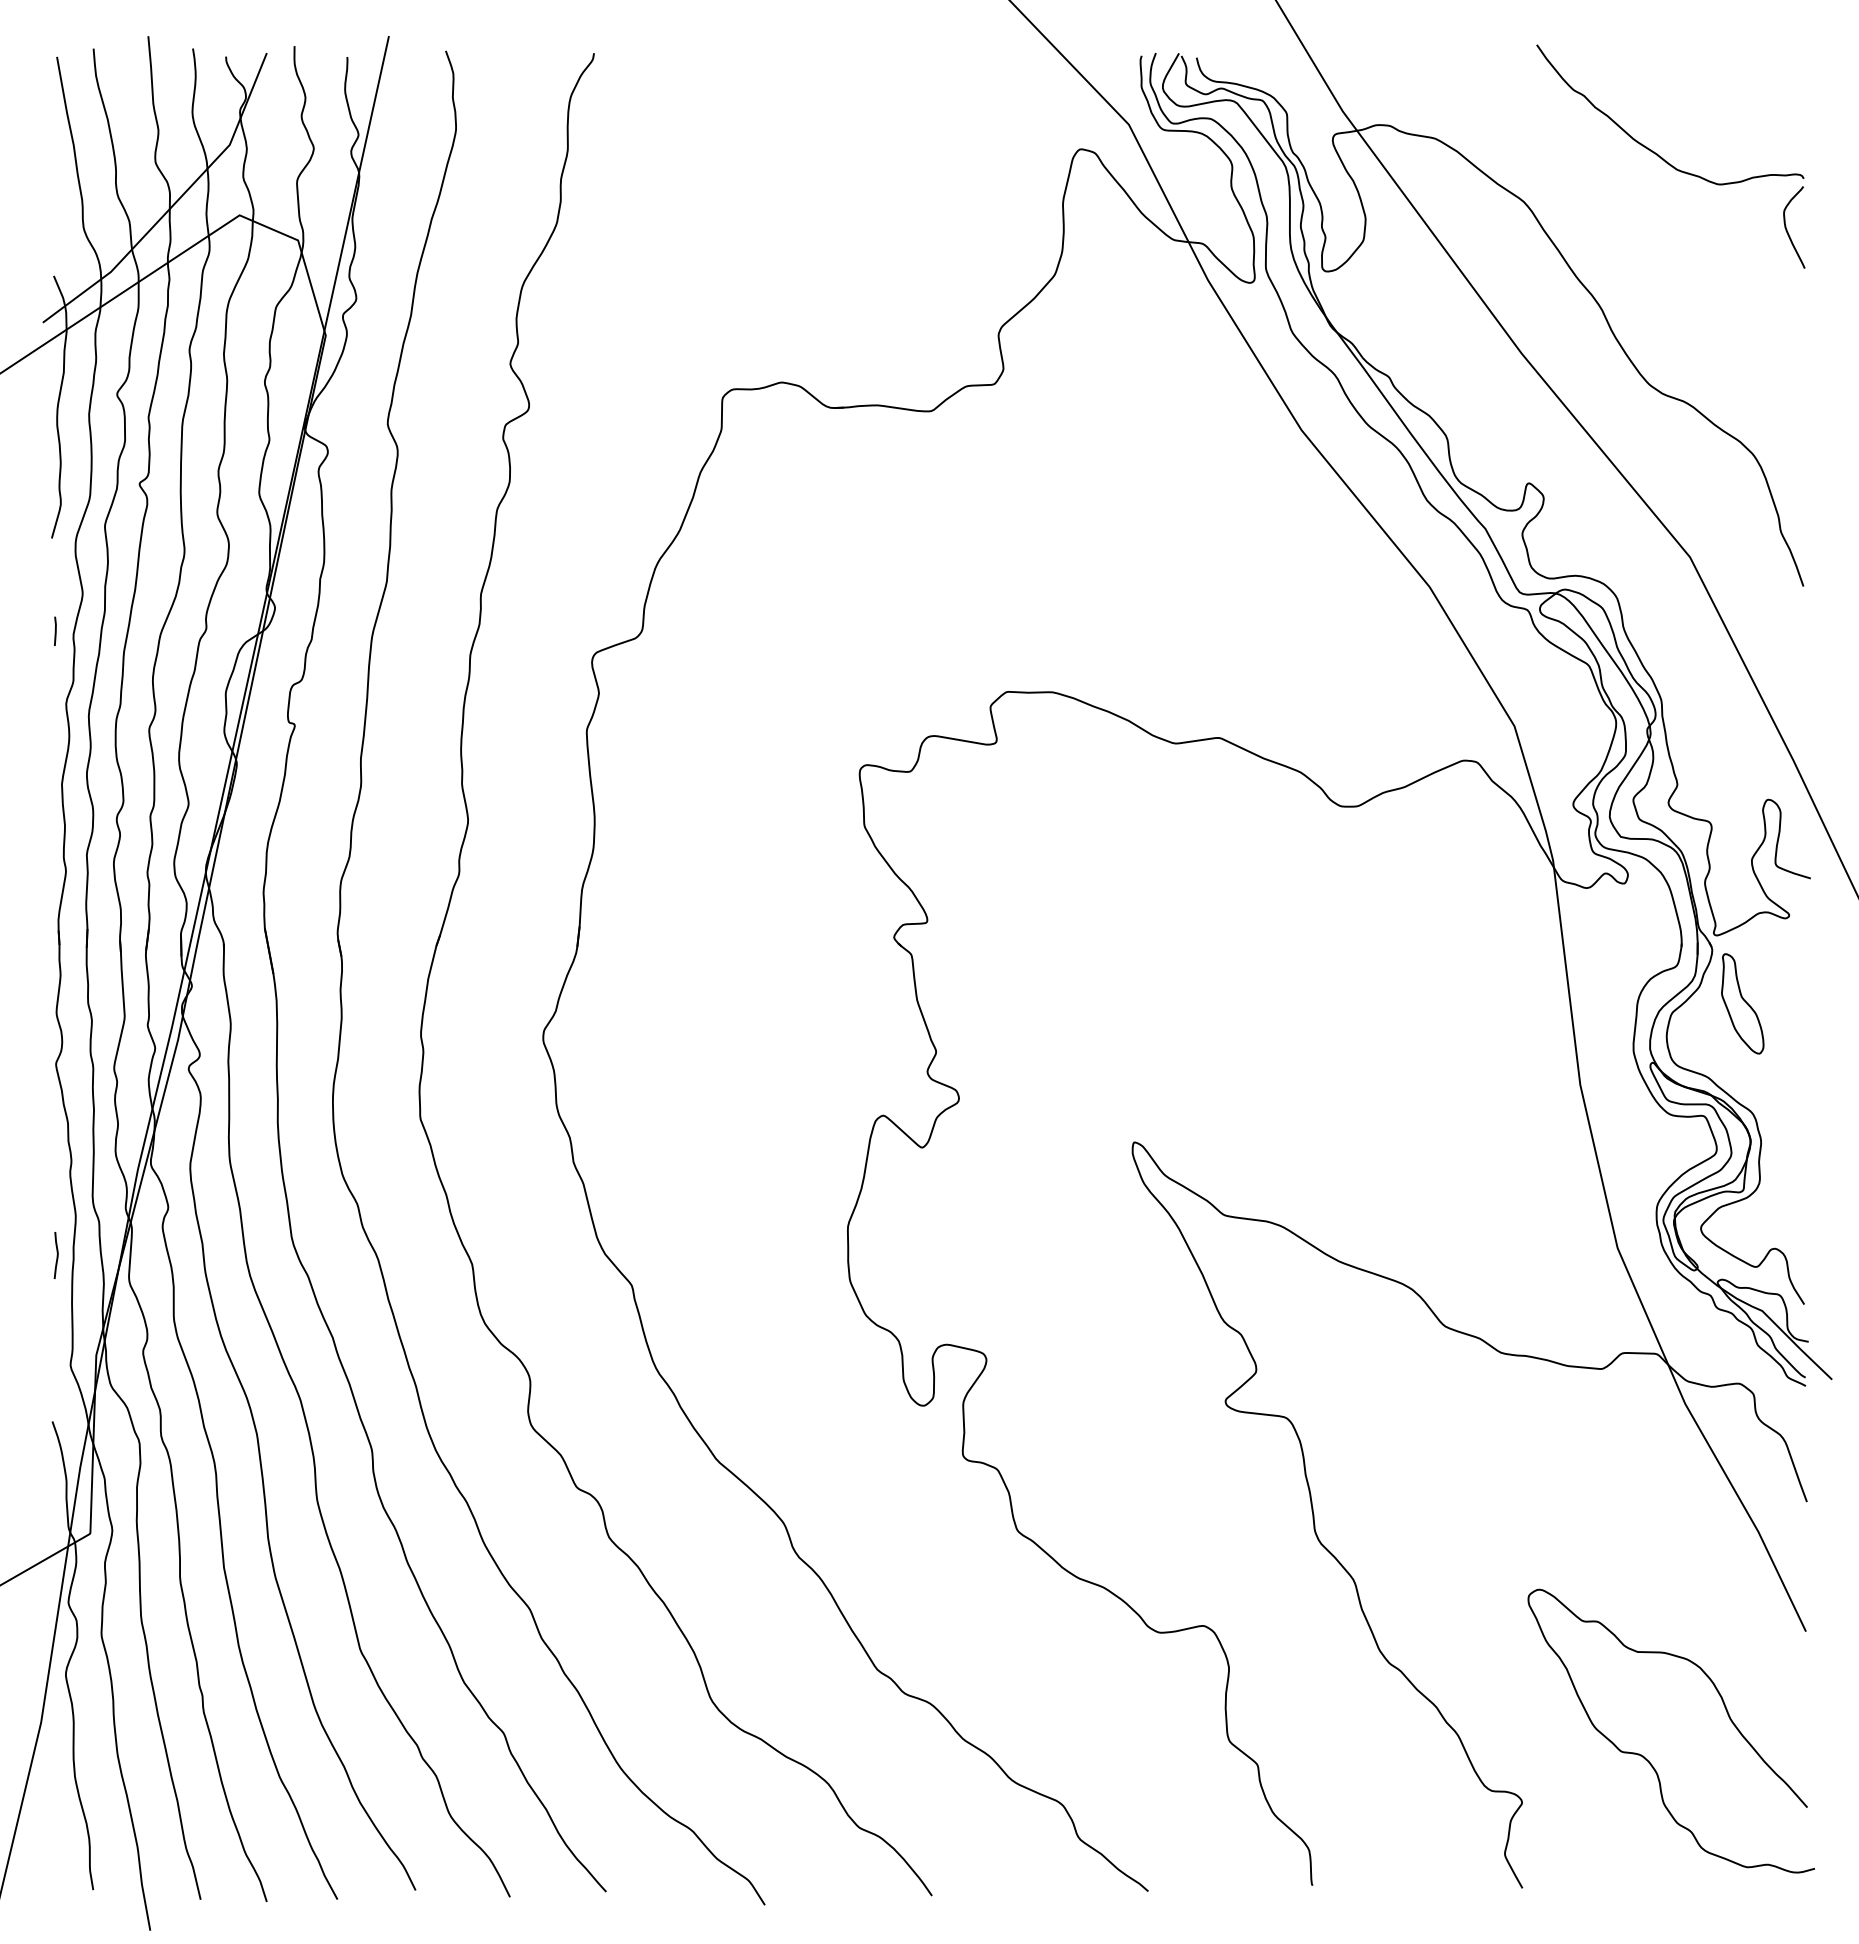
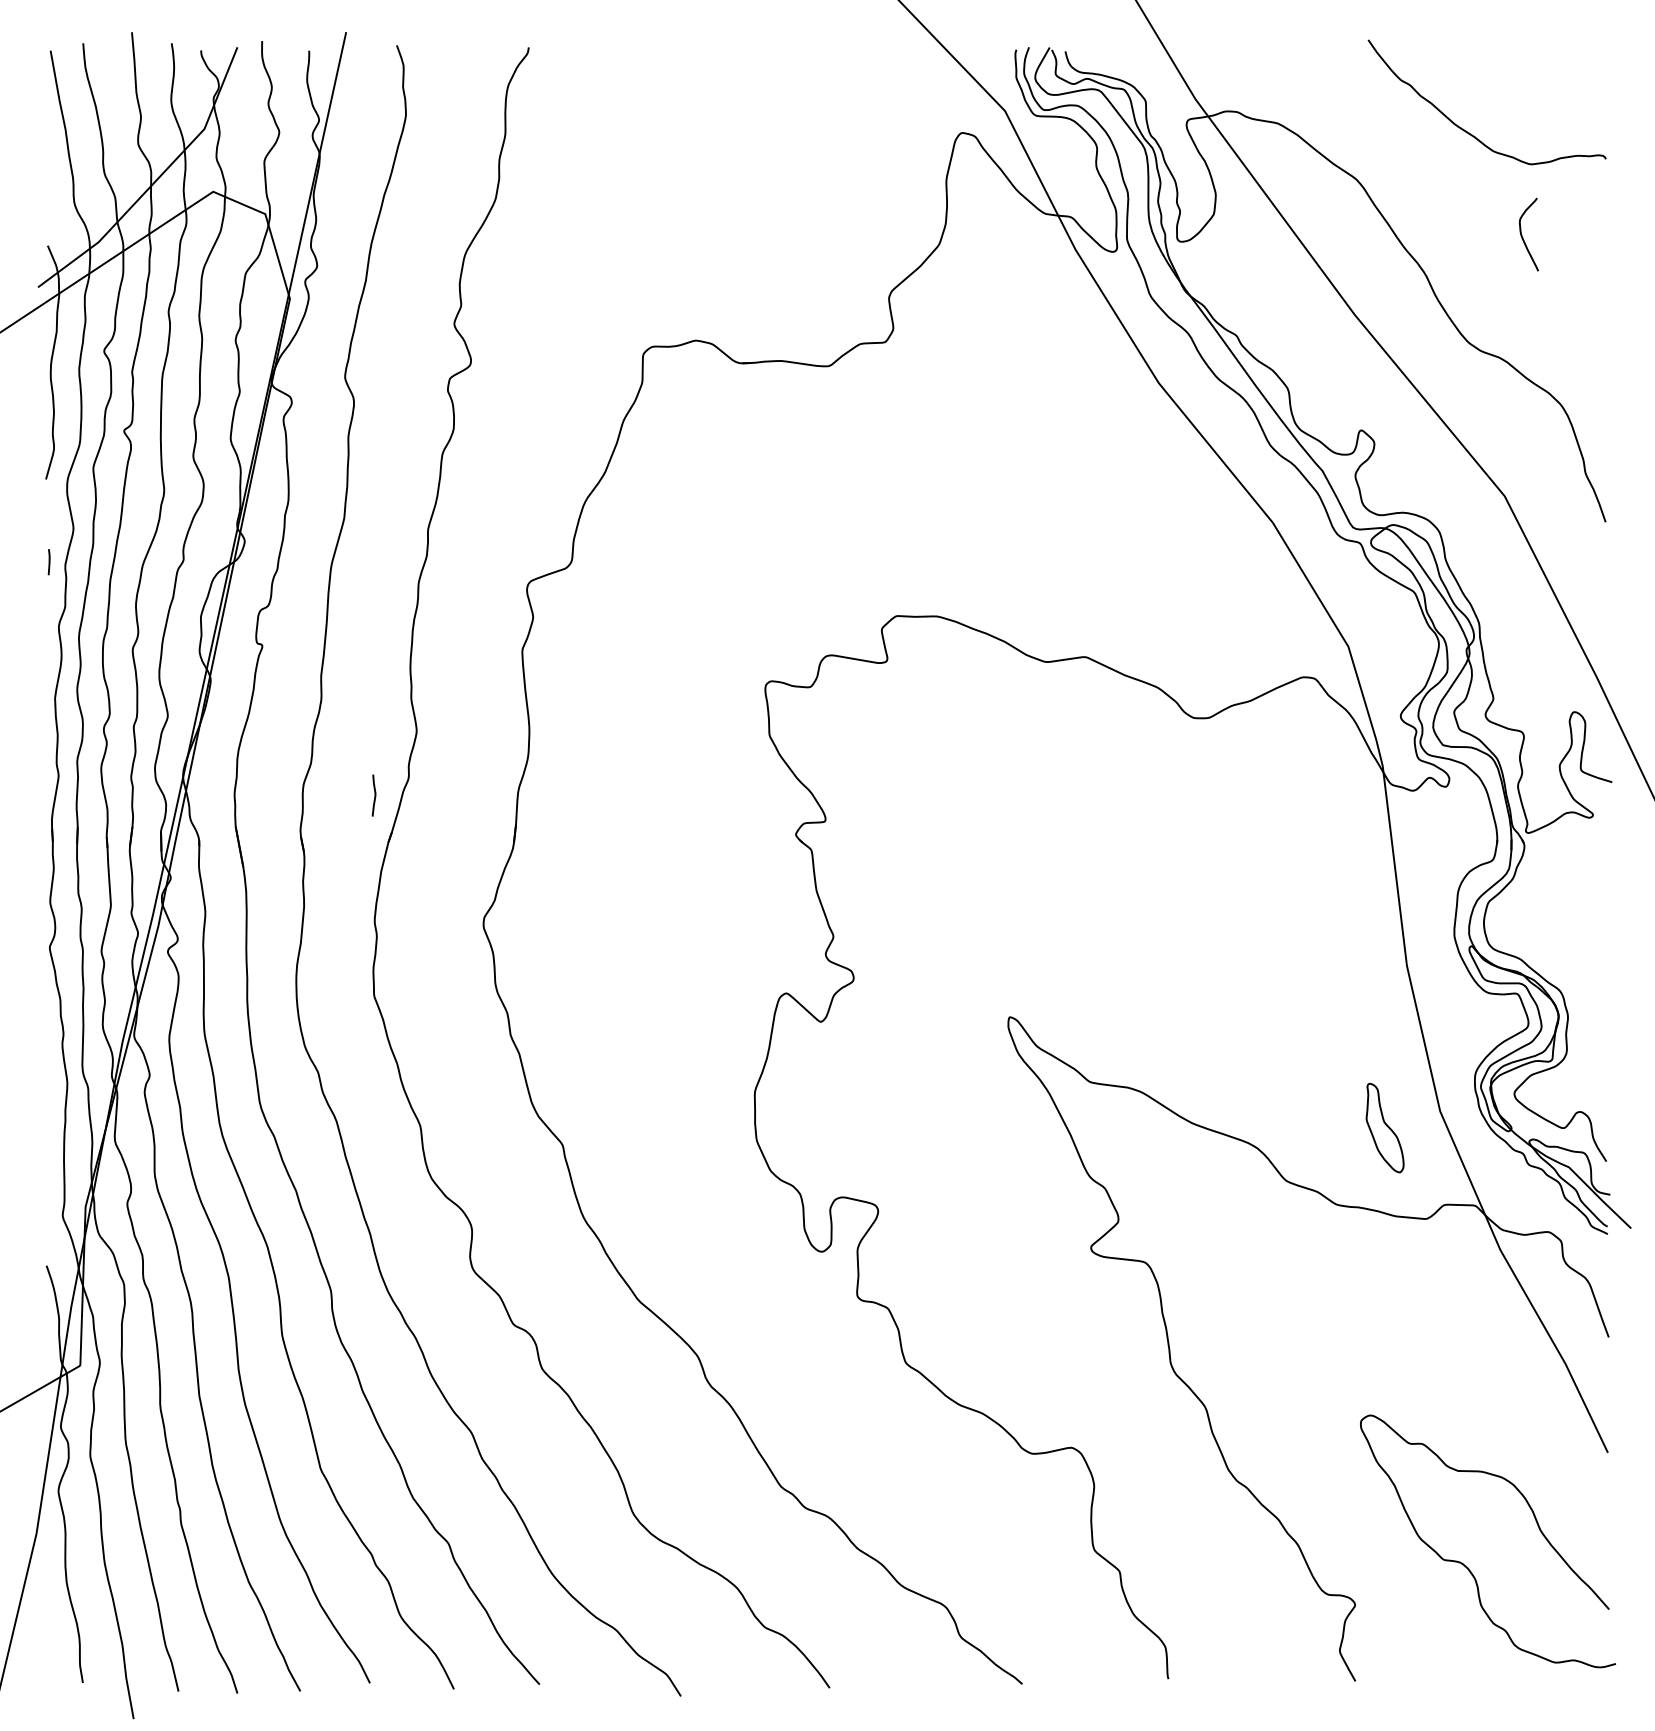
curve: (1787, 229) -> (1522, 236), moved
part: (1742, 1003) -> (1384, 1127), moved
curve: (56, 1255) -> (374, 795), moved

